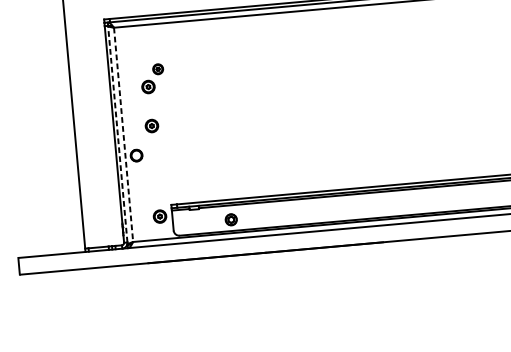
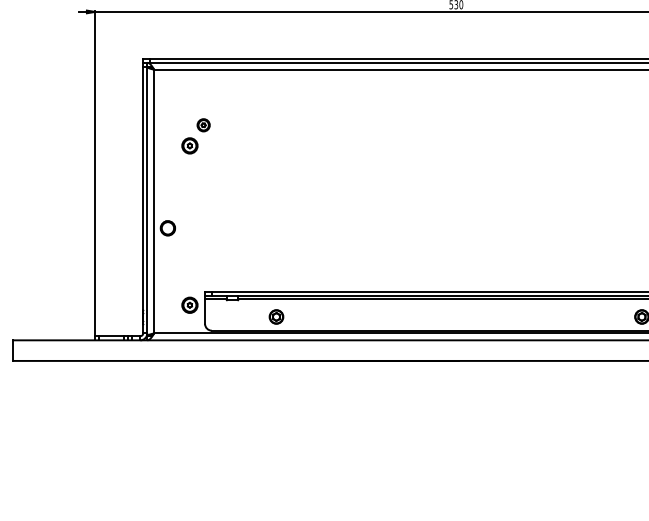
part: (151, 125) -> (189, 193), removed
line: (117, 133) -> (147, 199), dashed -> solid
line: (123, 134) -> (154, 201), dashed -> solid

